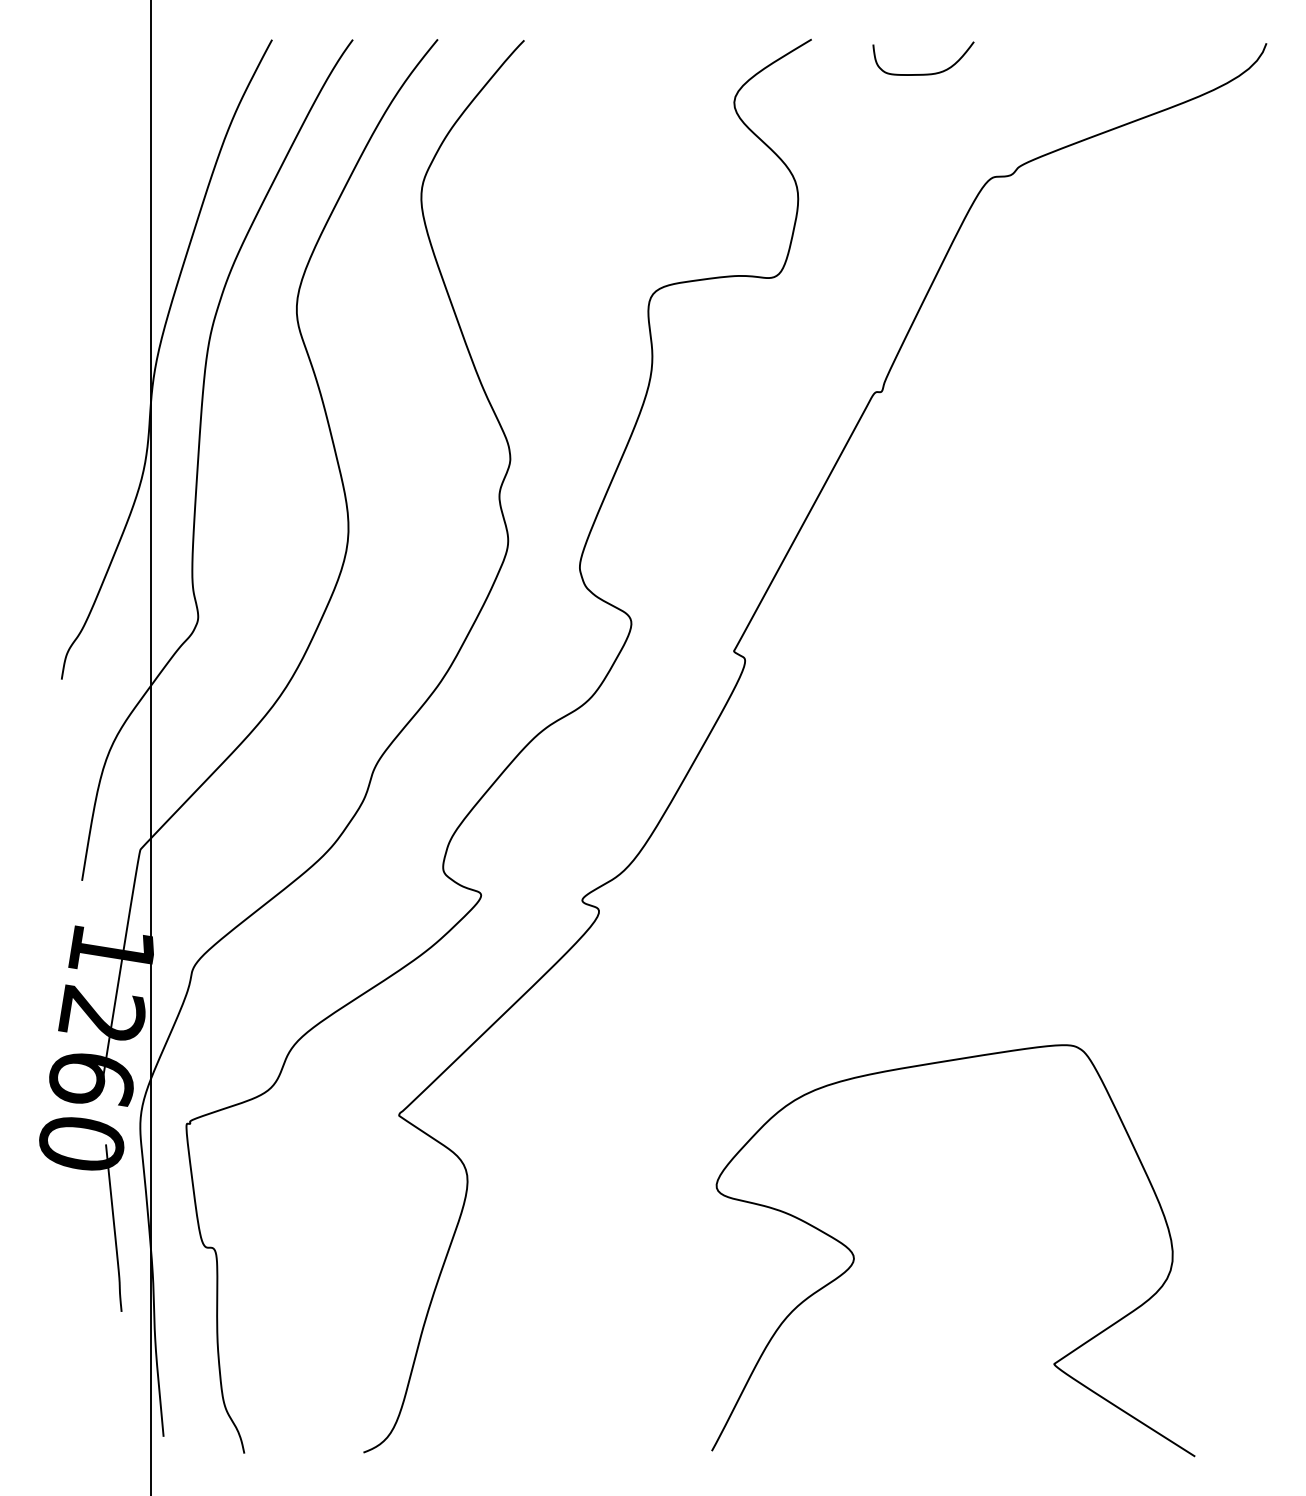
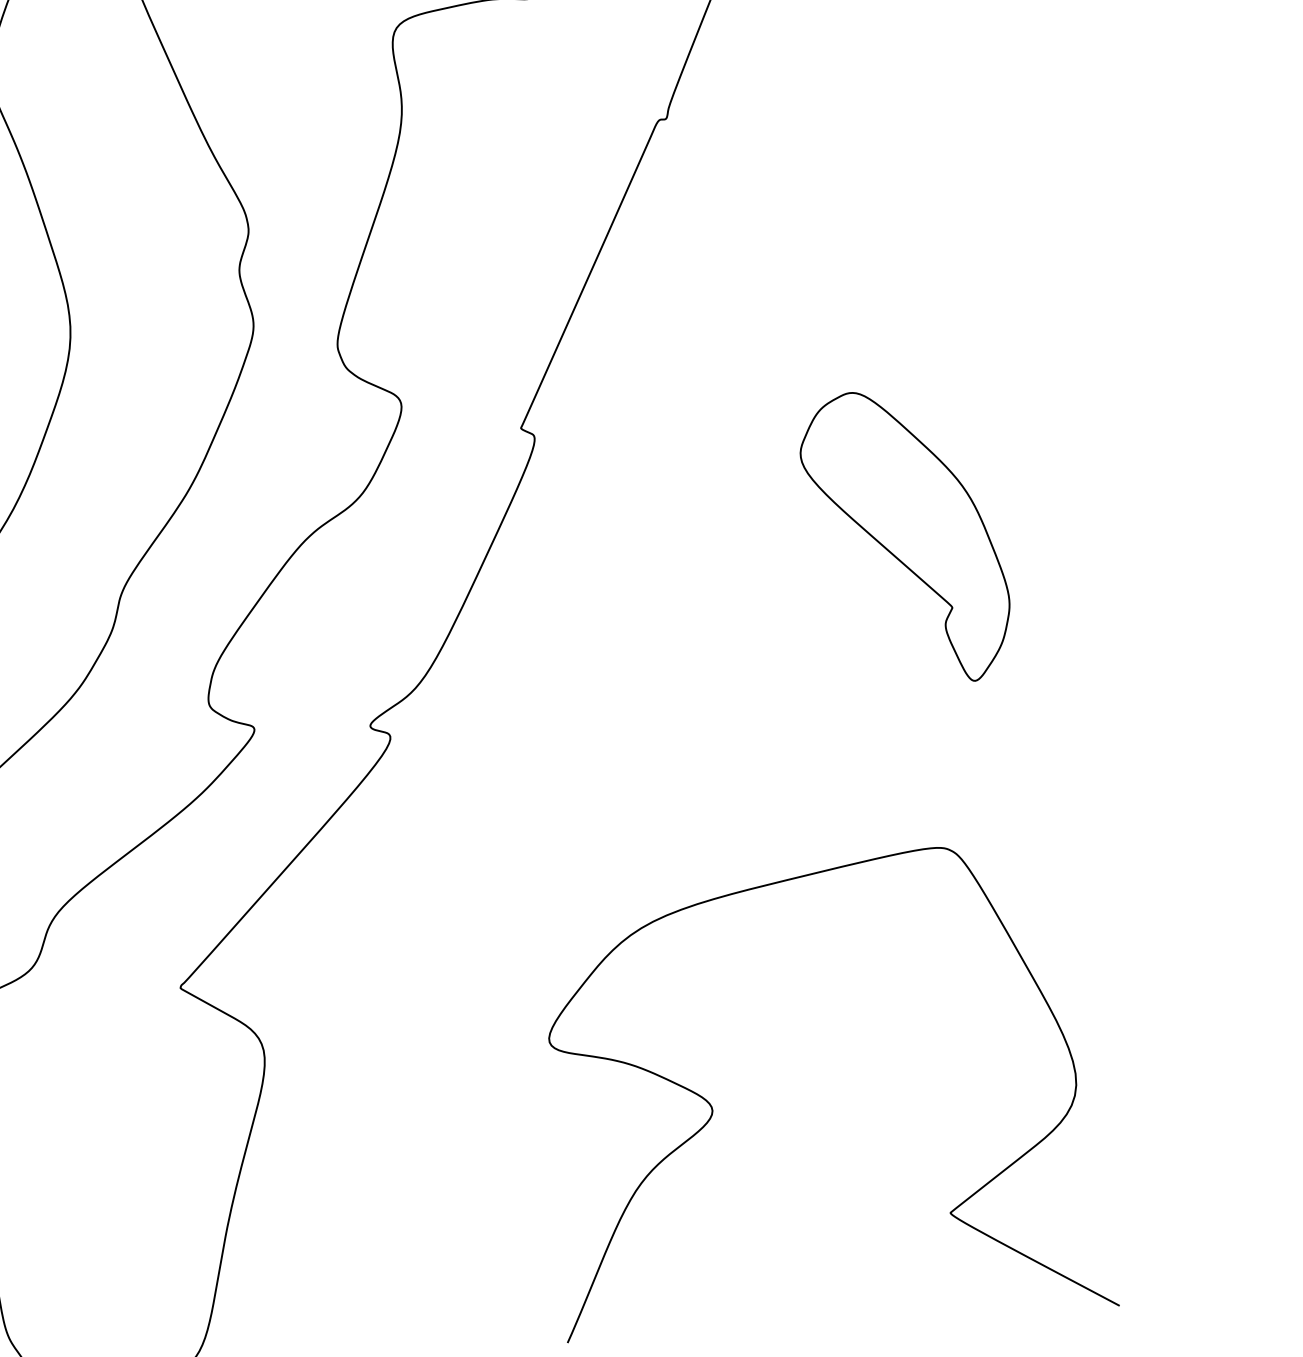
part: (1061, 772) -> (905, 537), added

